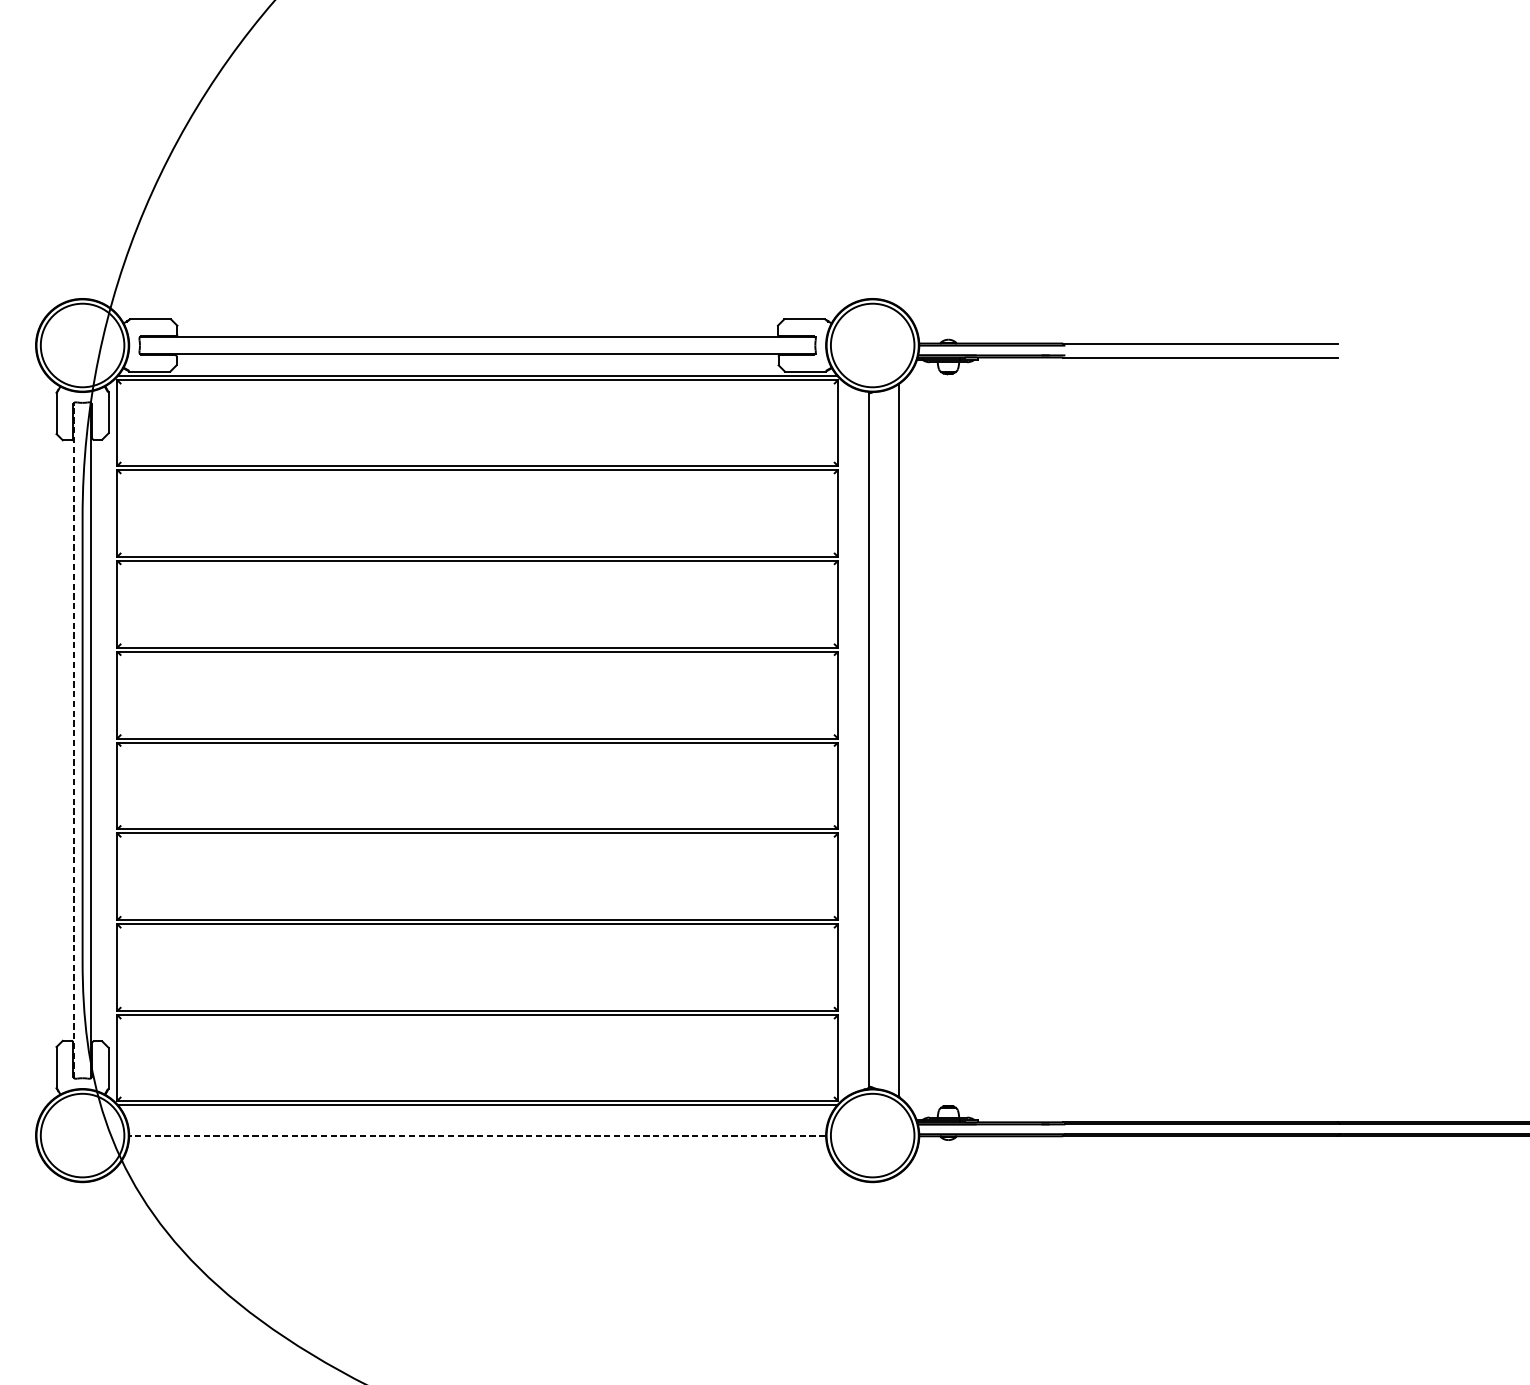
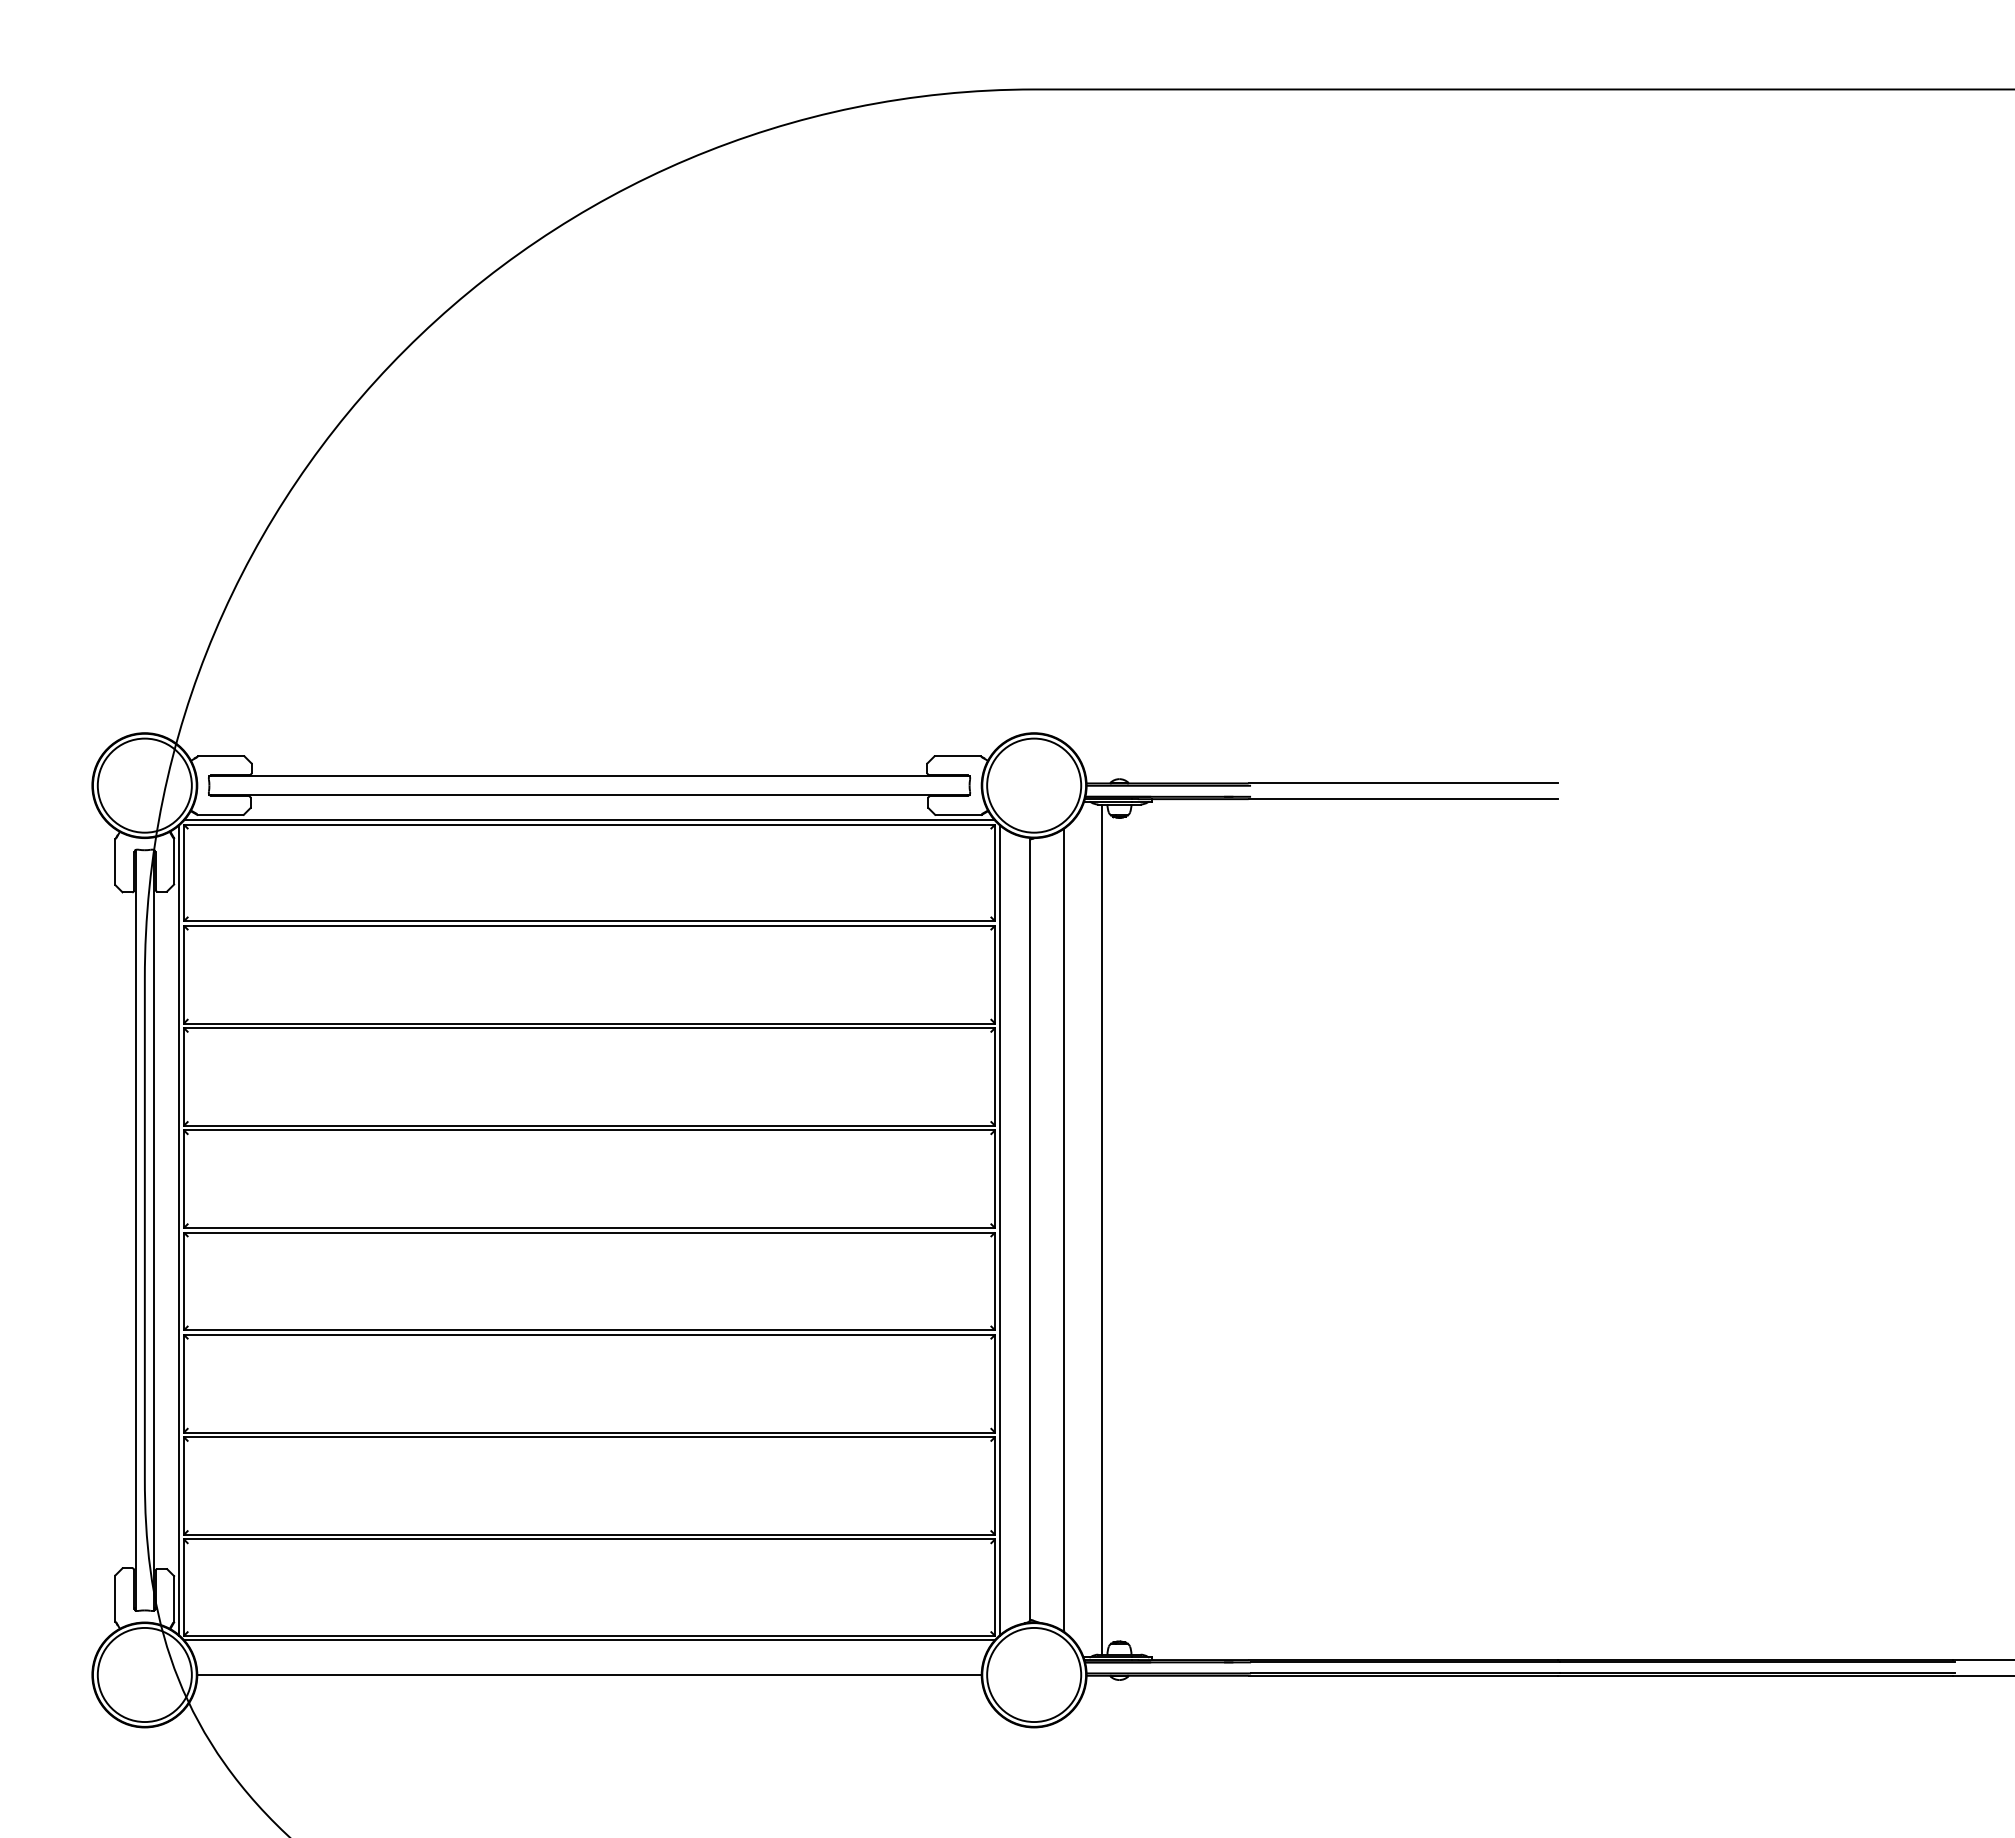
line: (74, 739) -> (135, 1229), dashed -> solid
line: (932, 739) -> (1101, 1229), added
line: (113, 740) -> (179, 1230), added
line: (841, 740) -> (999, 1230), added
line: (477, 1135) -> (589, 1674), dashed -> solid

